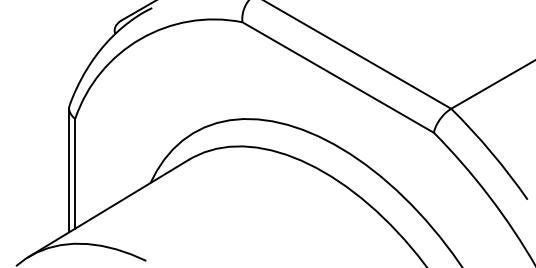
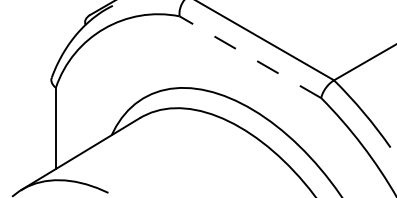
line: (338, 77) -> (250, 57), solid -> dashed
line: (69, 170) -> (51, 126), removed

